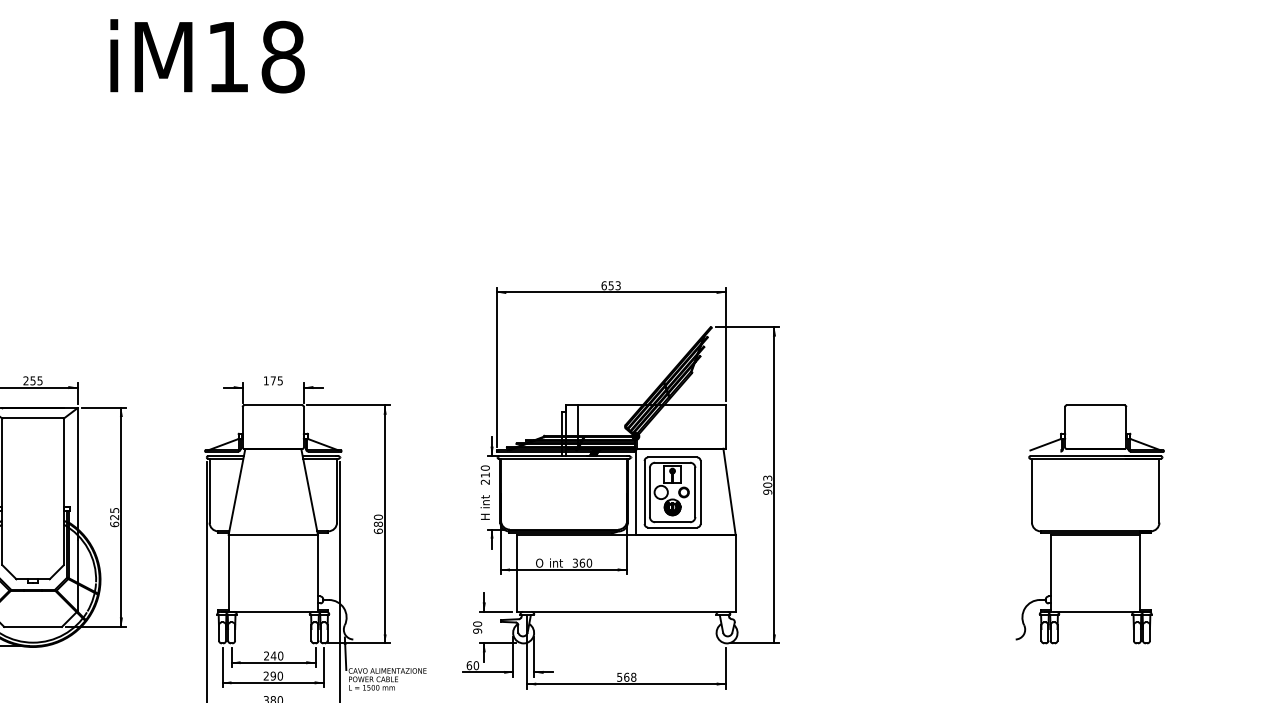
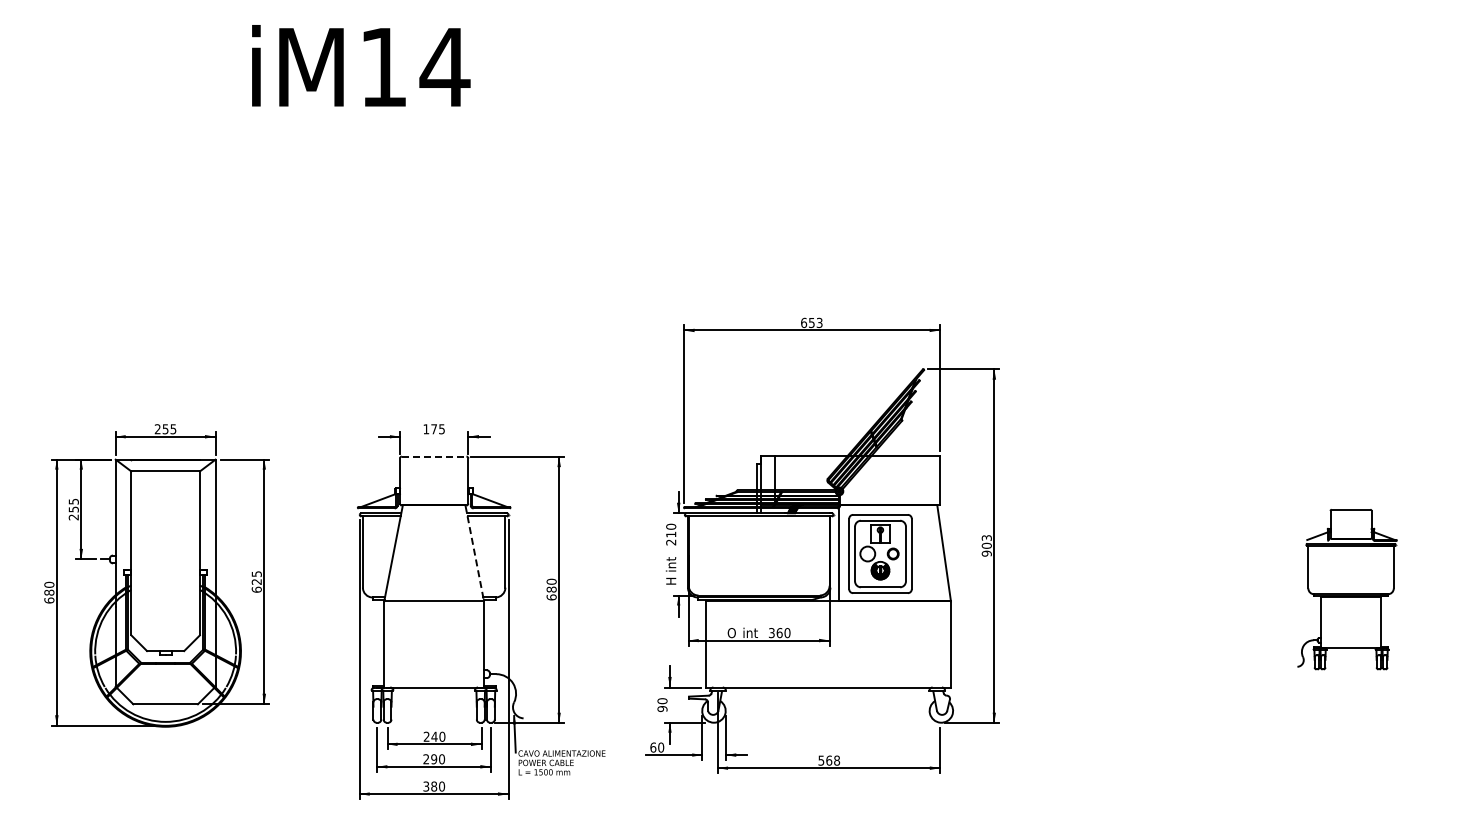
text: (282, 56) -> (444, 66), iM18 -> iM14
line: (273, 405) -> (434, 456), solid -> dashed
line: (309, 492) -> (474, 553), solid -> dashed
part: (1090, 524) -> (1347, 589), size x0.6

